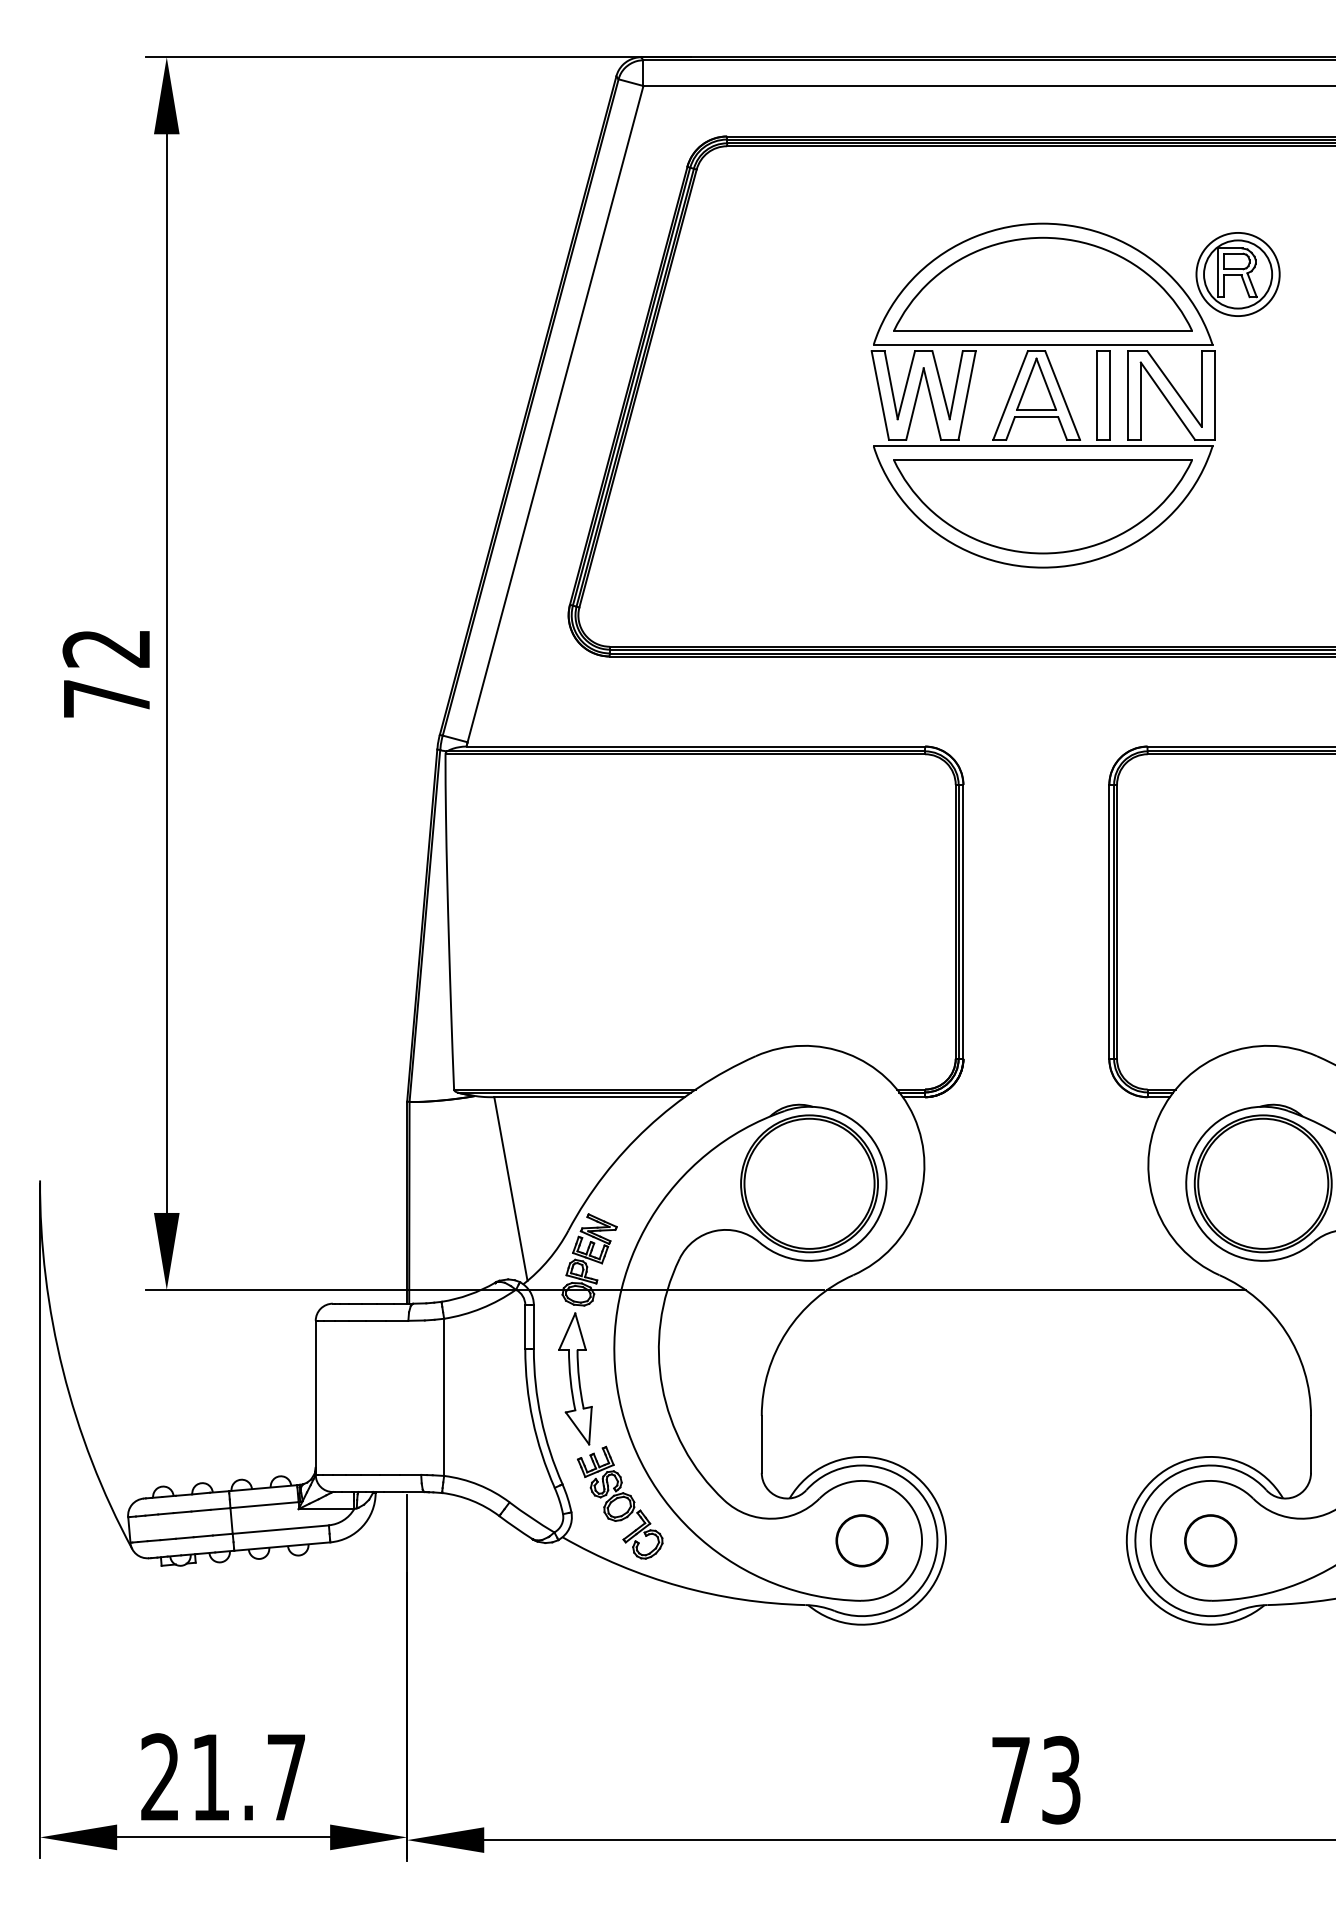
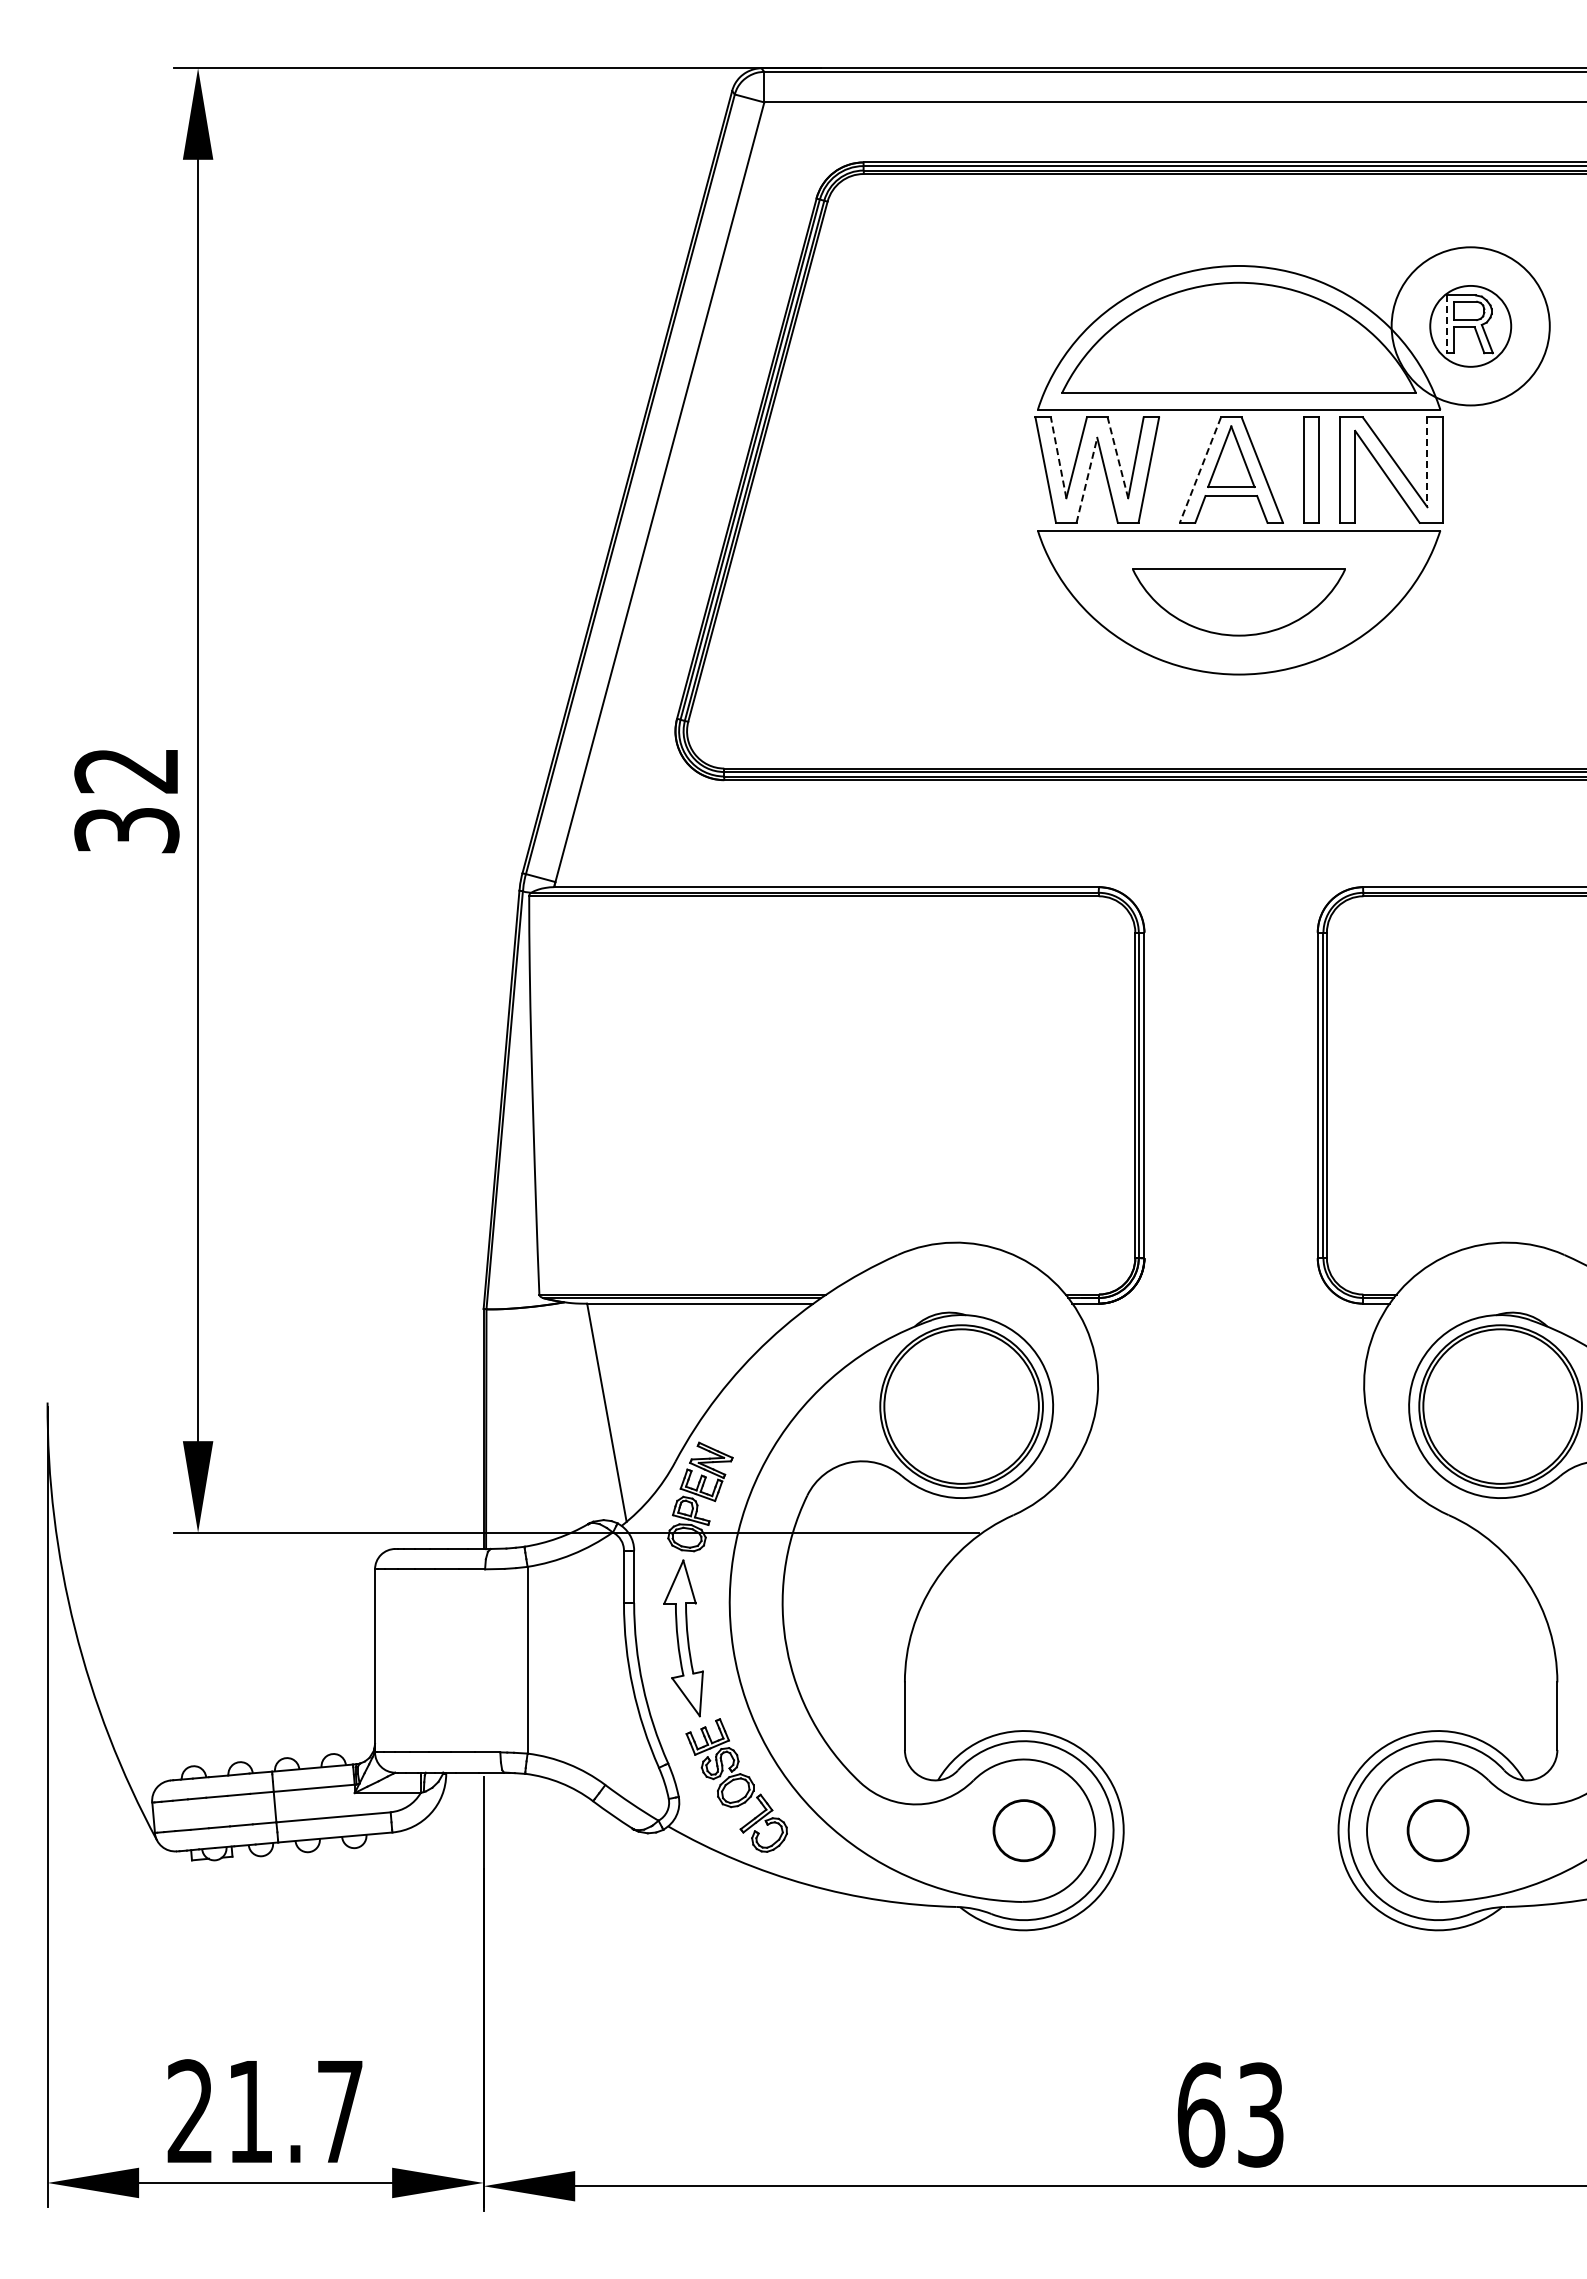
line: (1218, 272) -> (1447, 324), solid -> dashed
circle: (1237, 273) -> (1470, 325), size x1.6
line: (891, 384) -> (1058, 457), solid -> dashed
line: (940, 384) -> (1117, 457), solid -> dashed
line: (1201, 389) -> (1427, 462), solid -> dashed
line: (1010, 395) -> (1200, 470), solid -> dashed
line: (914, 404) -> (1086, 480), solid -> dashed
part: (1042, 506) -> (1238, 602), size x0.6
text: (106, 698) -> (126, 830), 72 -> 32
line: (1035, 1289) -> (1230, 1532), removed
text: (1011, 1779) -> (1201, 2114), 73 -> 63

